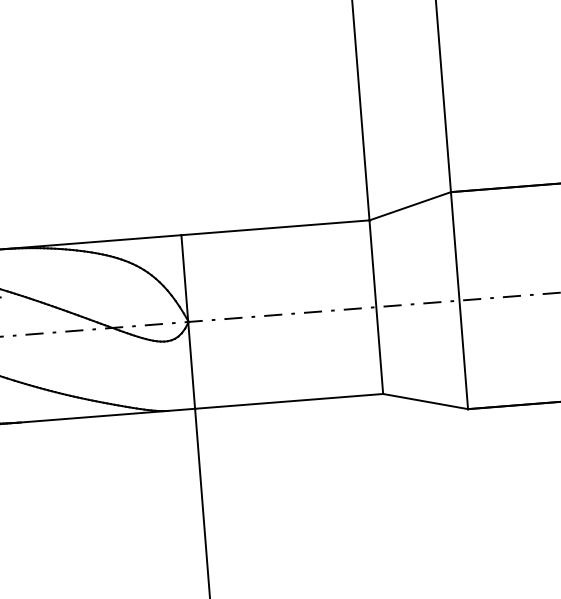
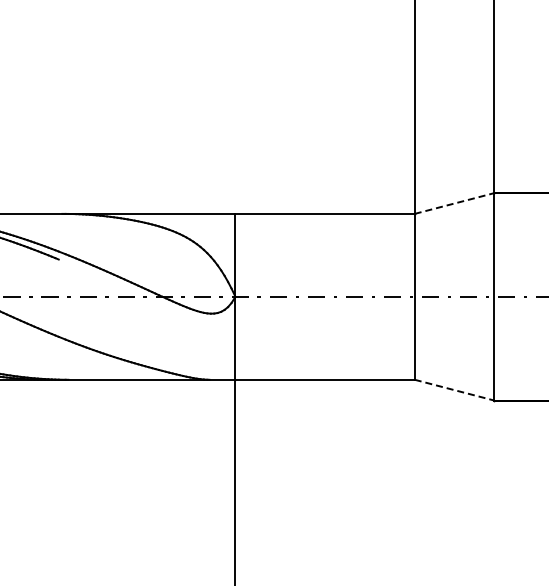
line: (410, 206) -> (454, 203), solid -> dashed
line: (425, 401) -> (454, 390), solid -> dashed

